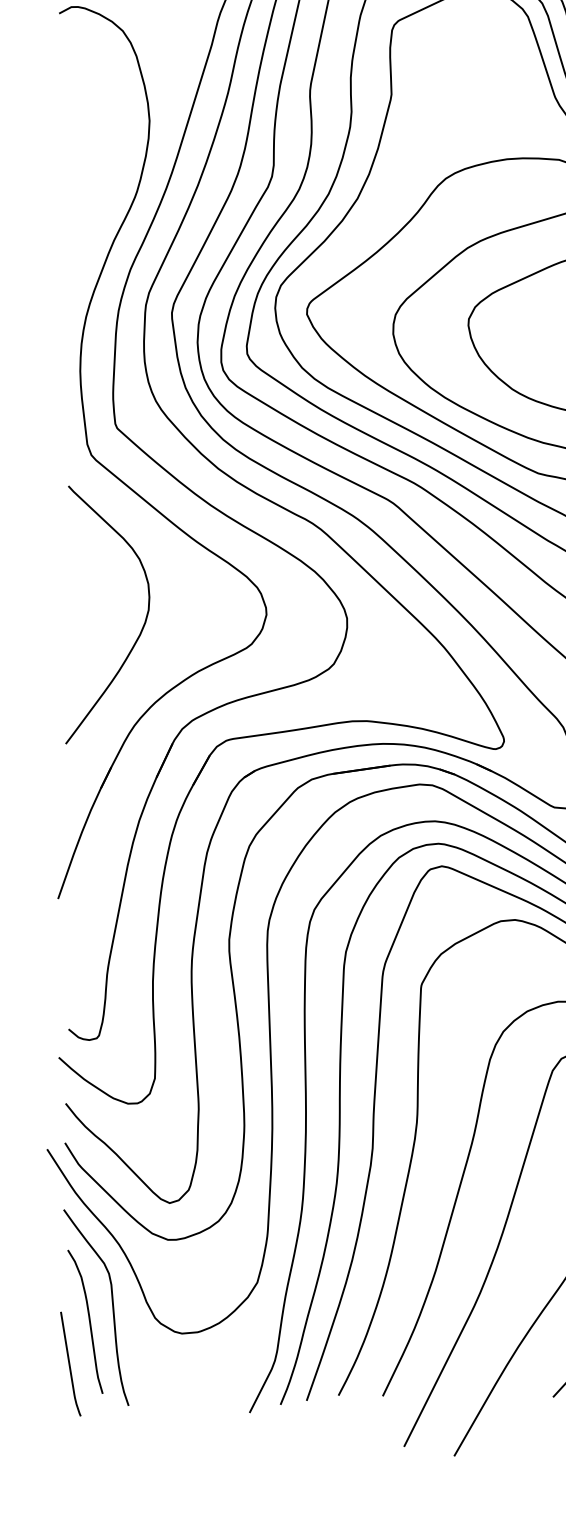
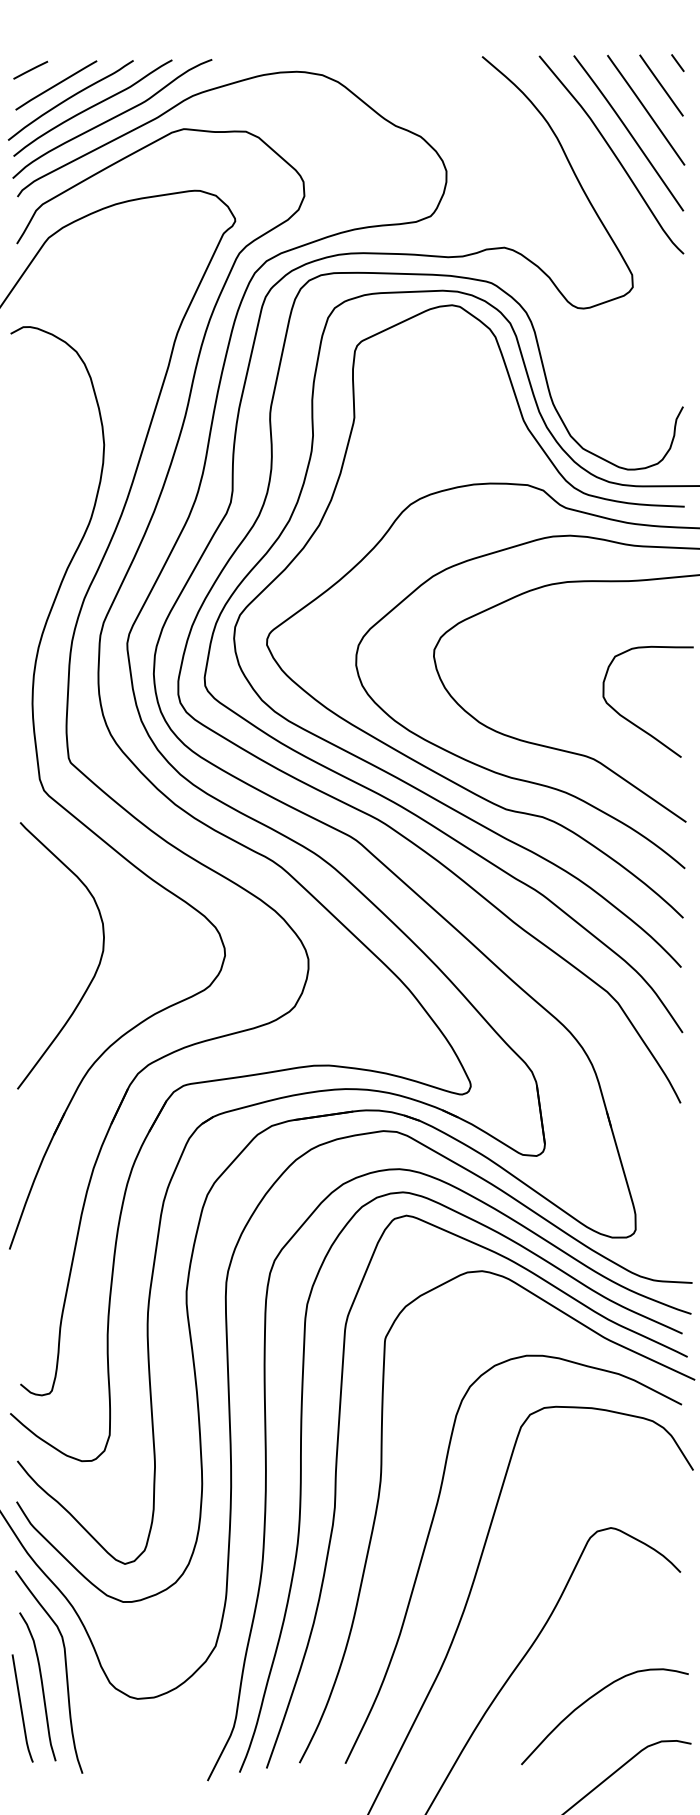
curve: (70, 1364) -> (22, 1708), moved

